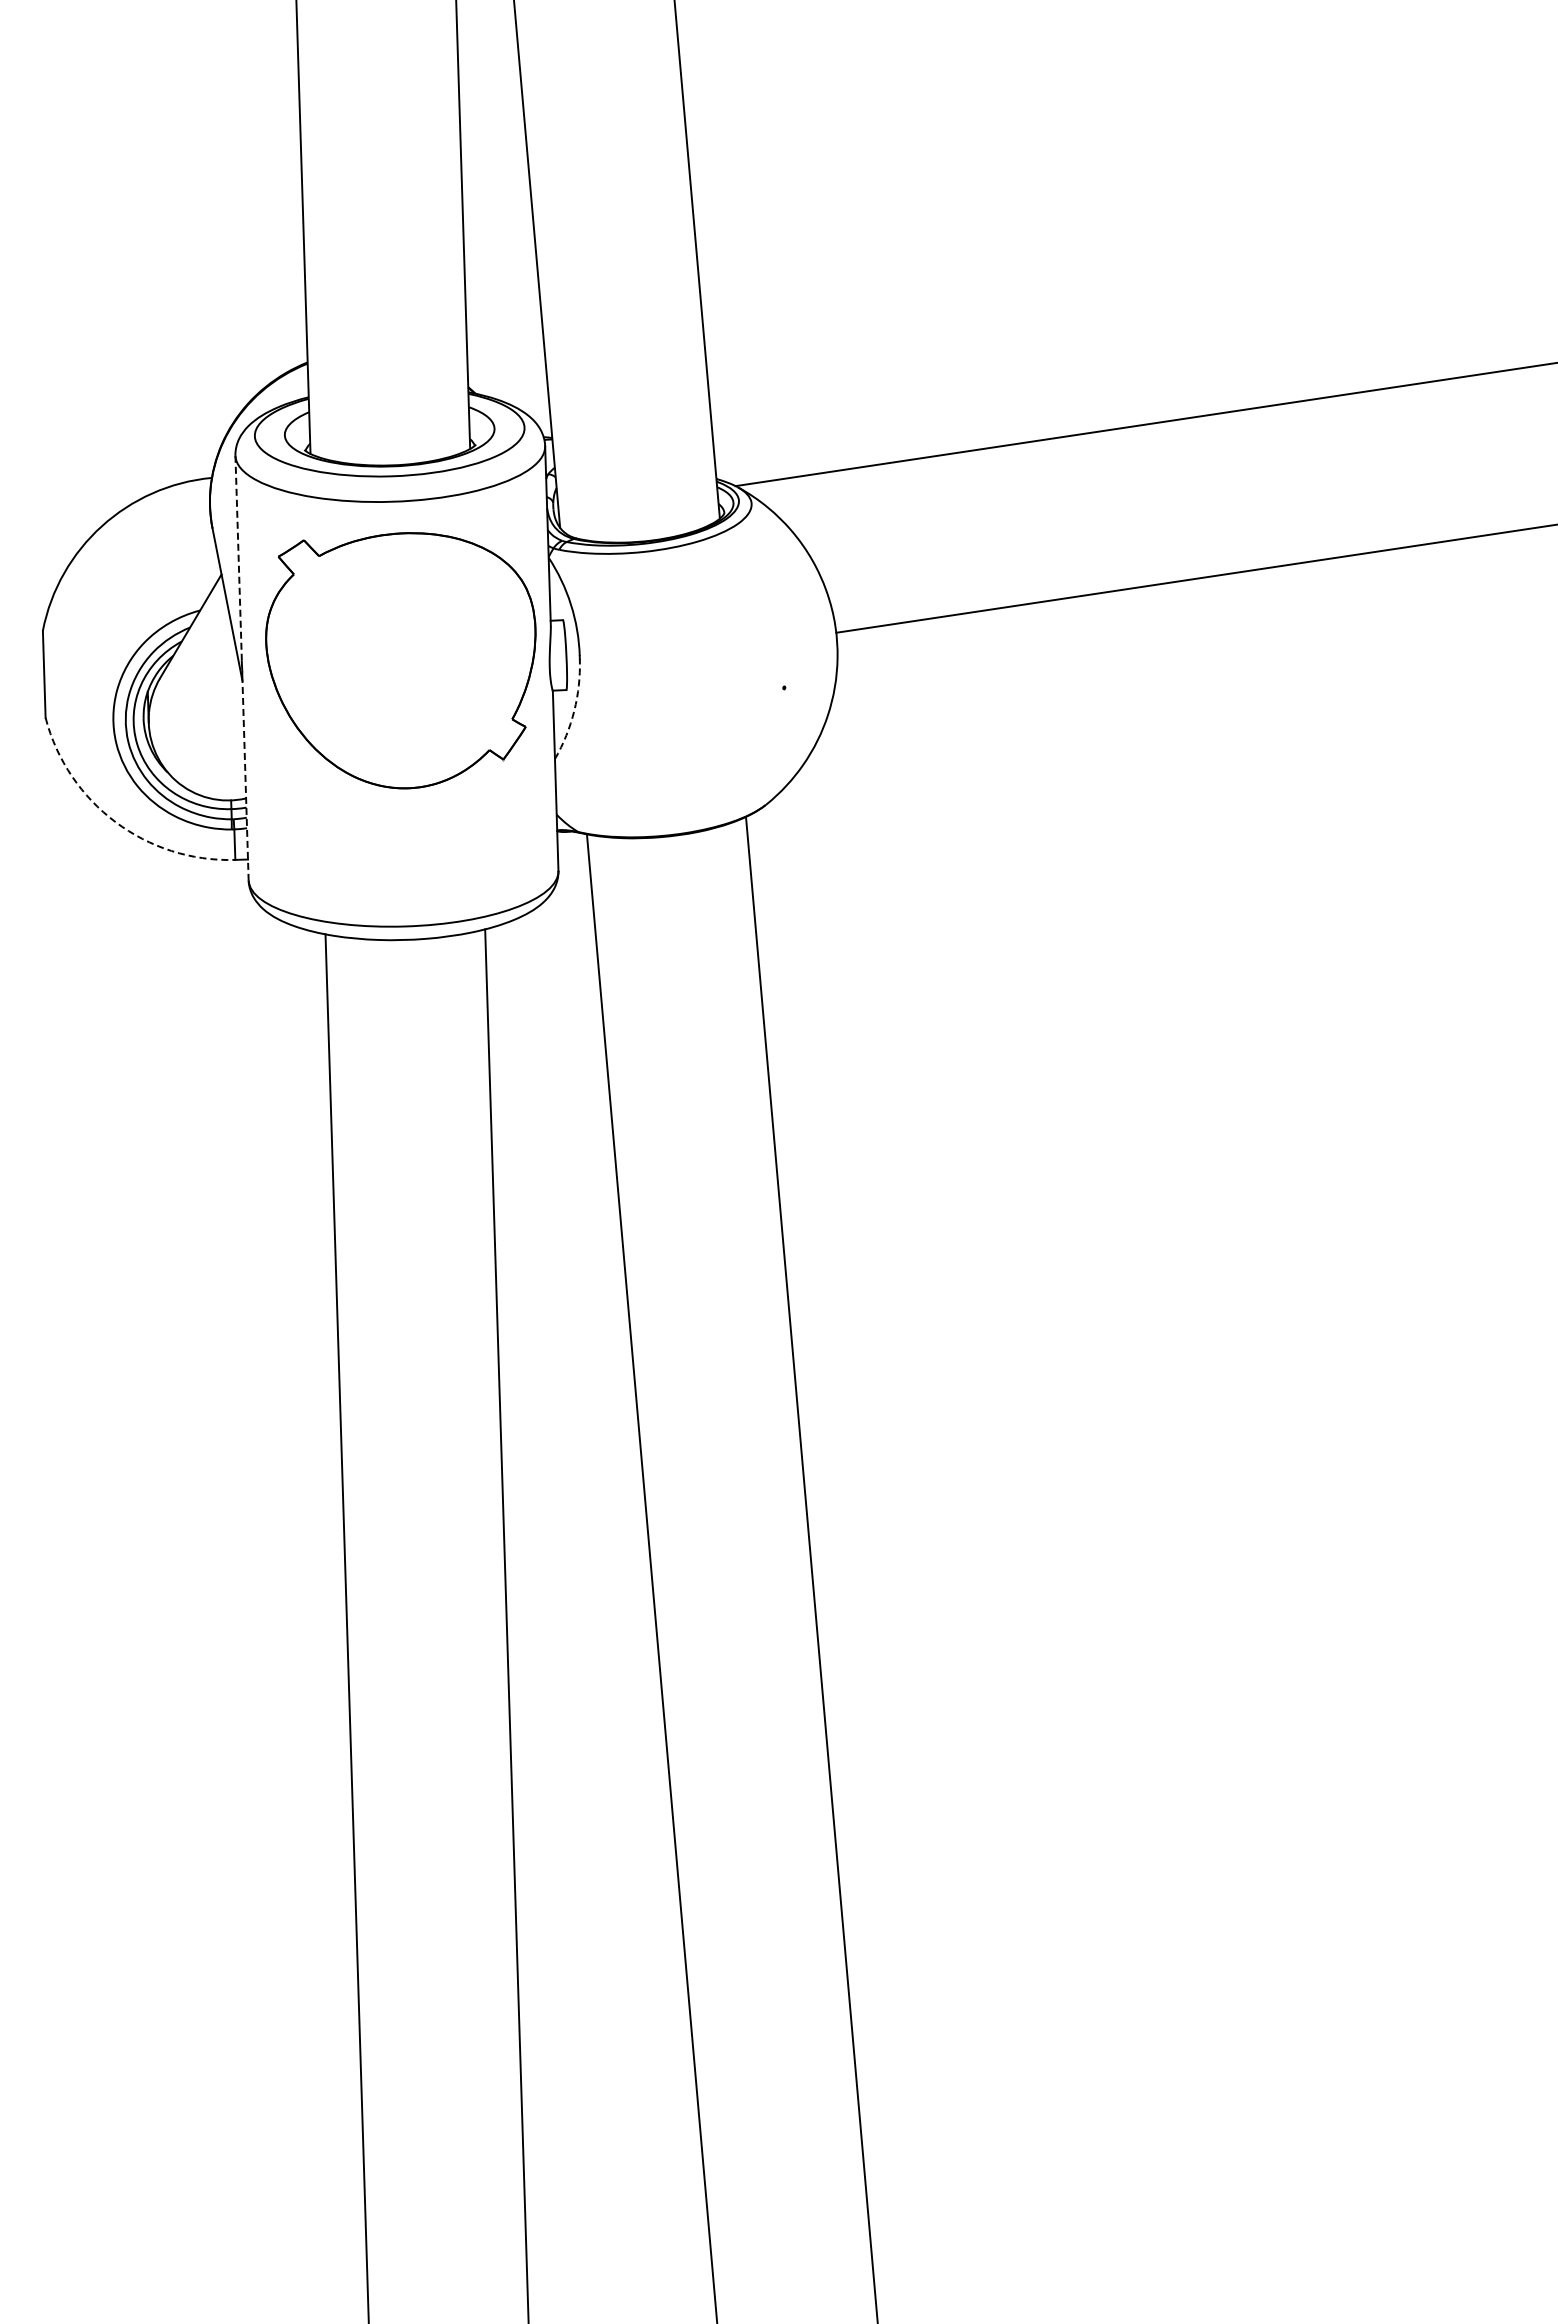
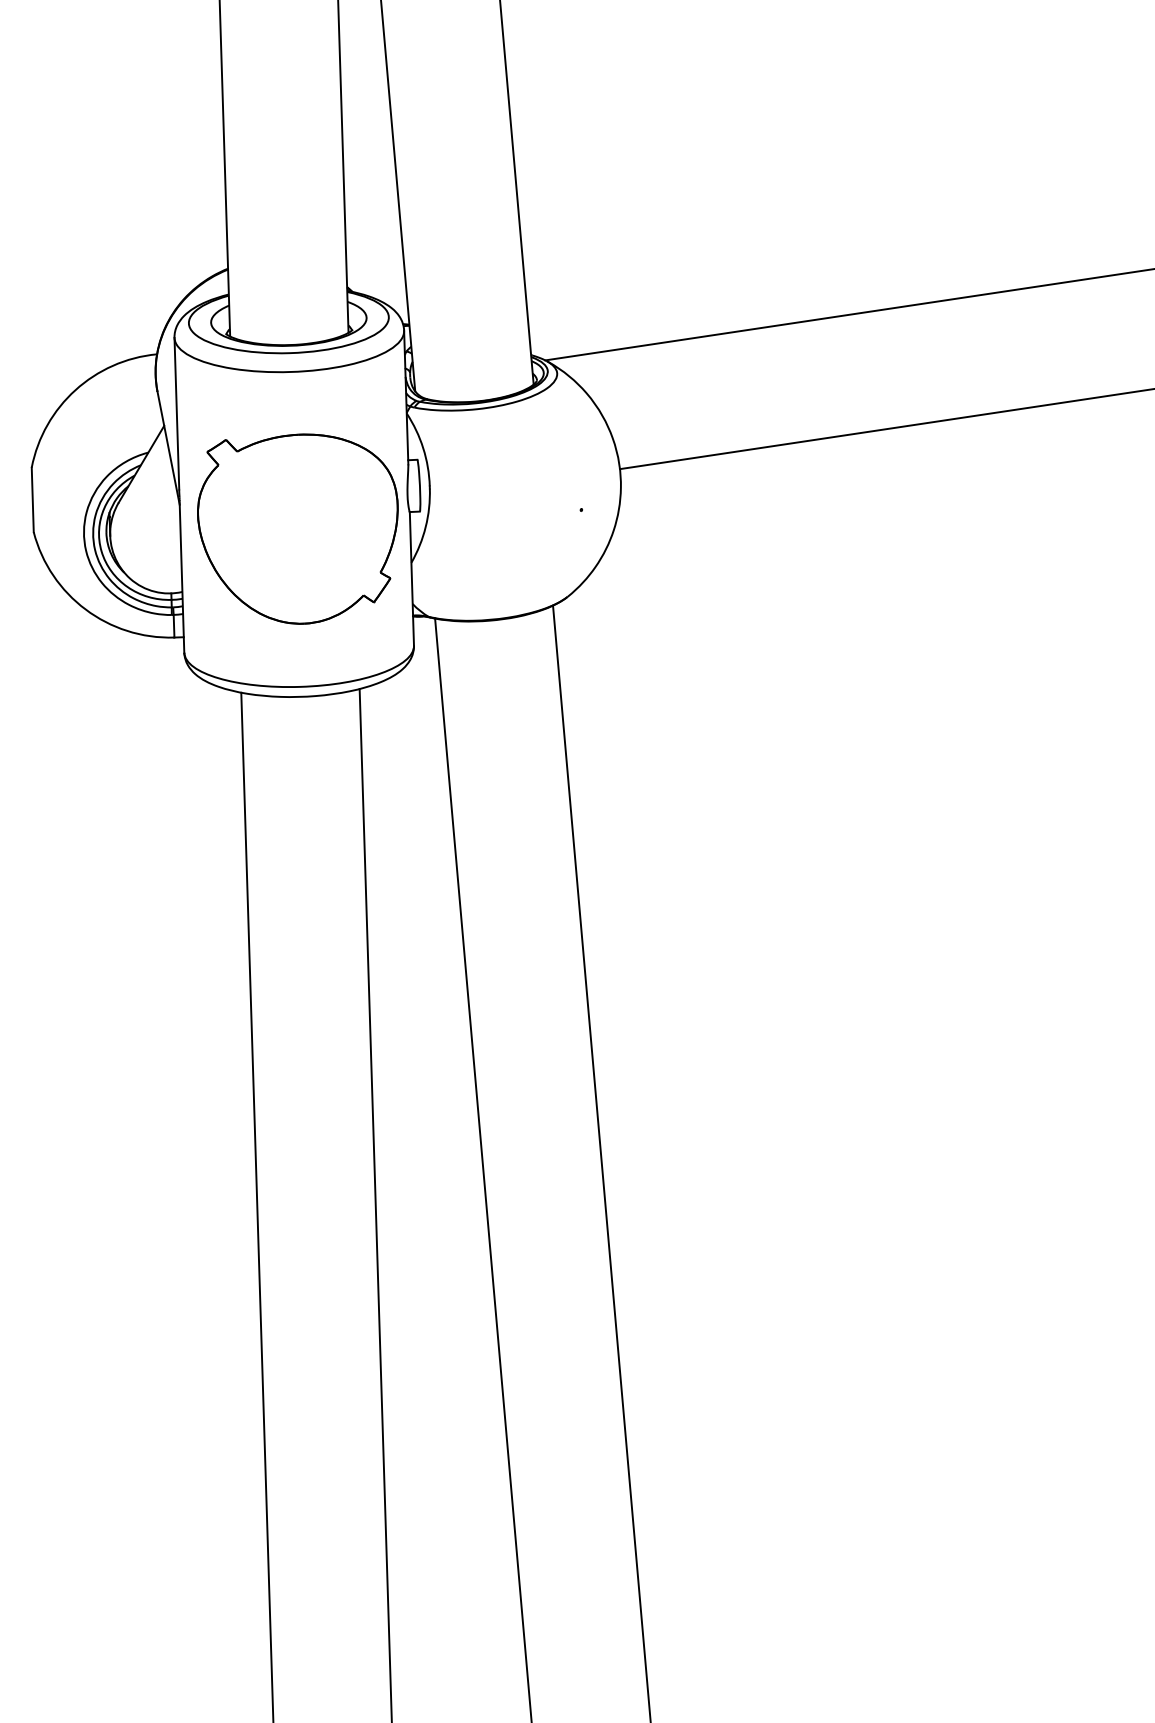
line: (238, 558) -> (176, 414), dashed -> solid
part: (400, 660) -> (297, 528), moved
arc: (574, 710) -> (425, 526), dashed -> solid
line: (245, 778) -> (181, 577), dashed -> solid
arc: (115, 822) -> (85, 609), dashed -> solid

